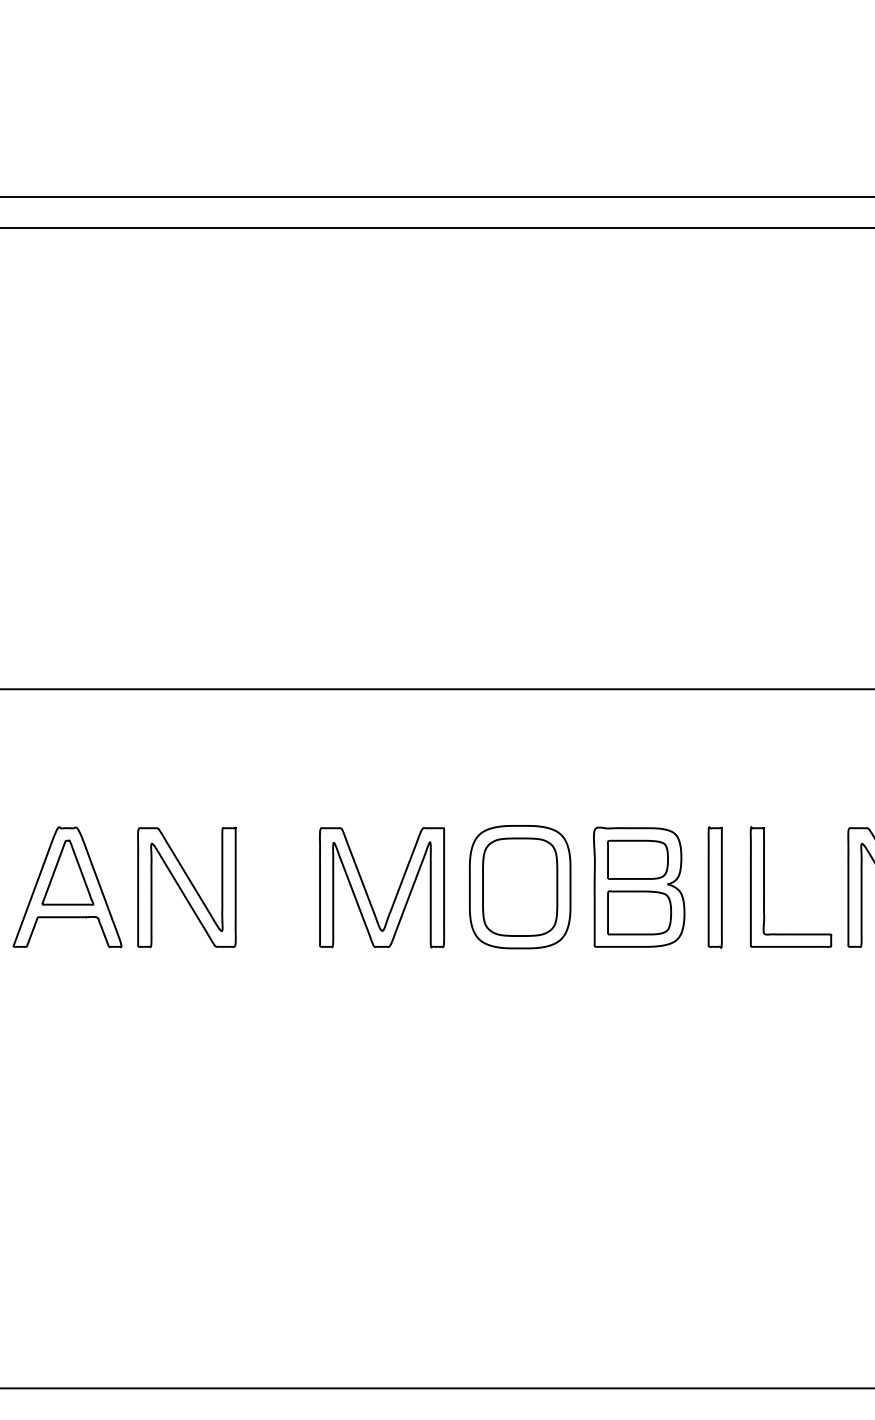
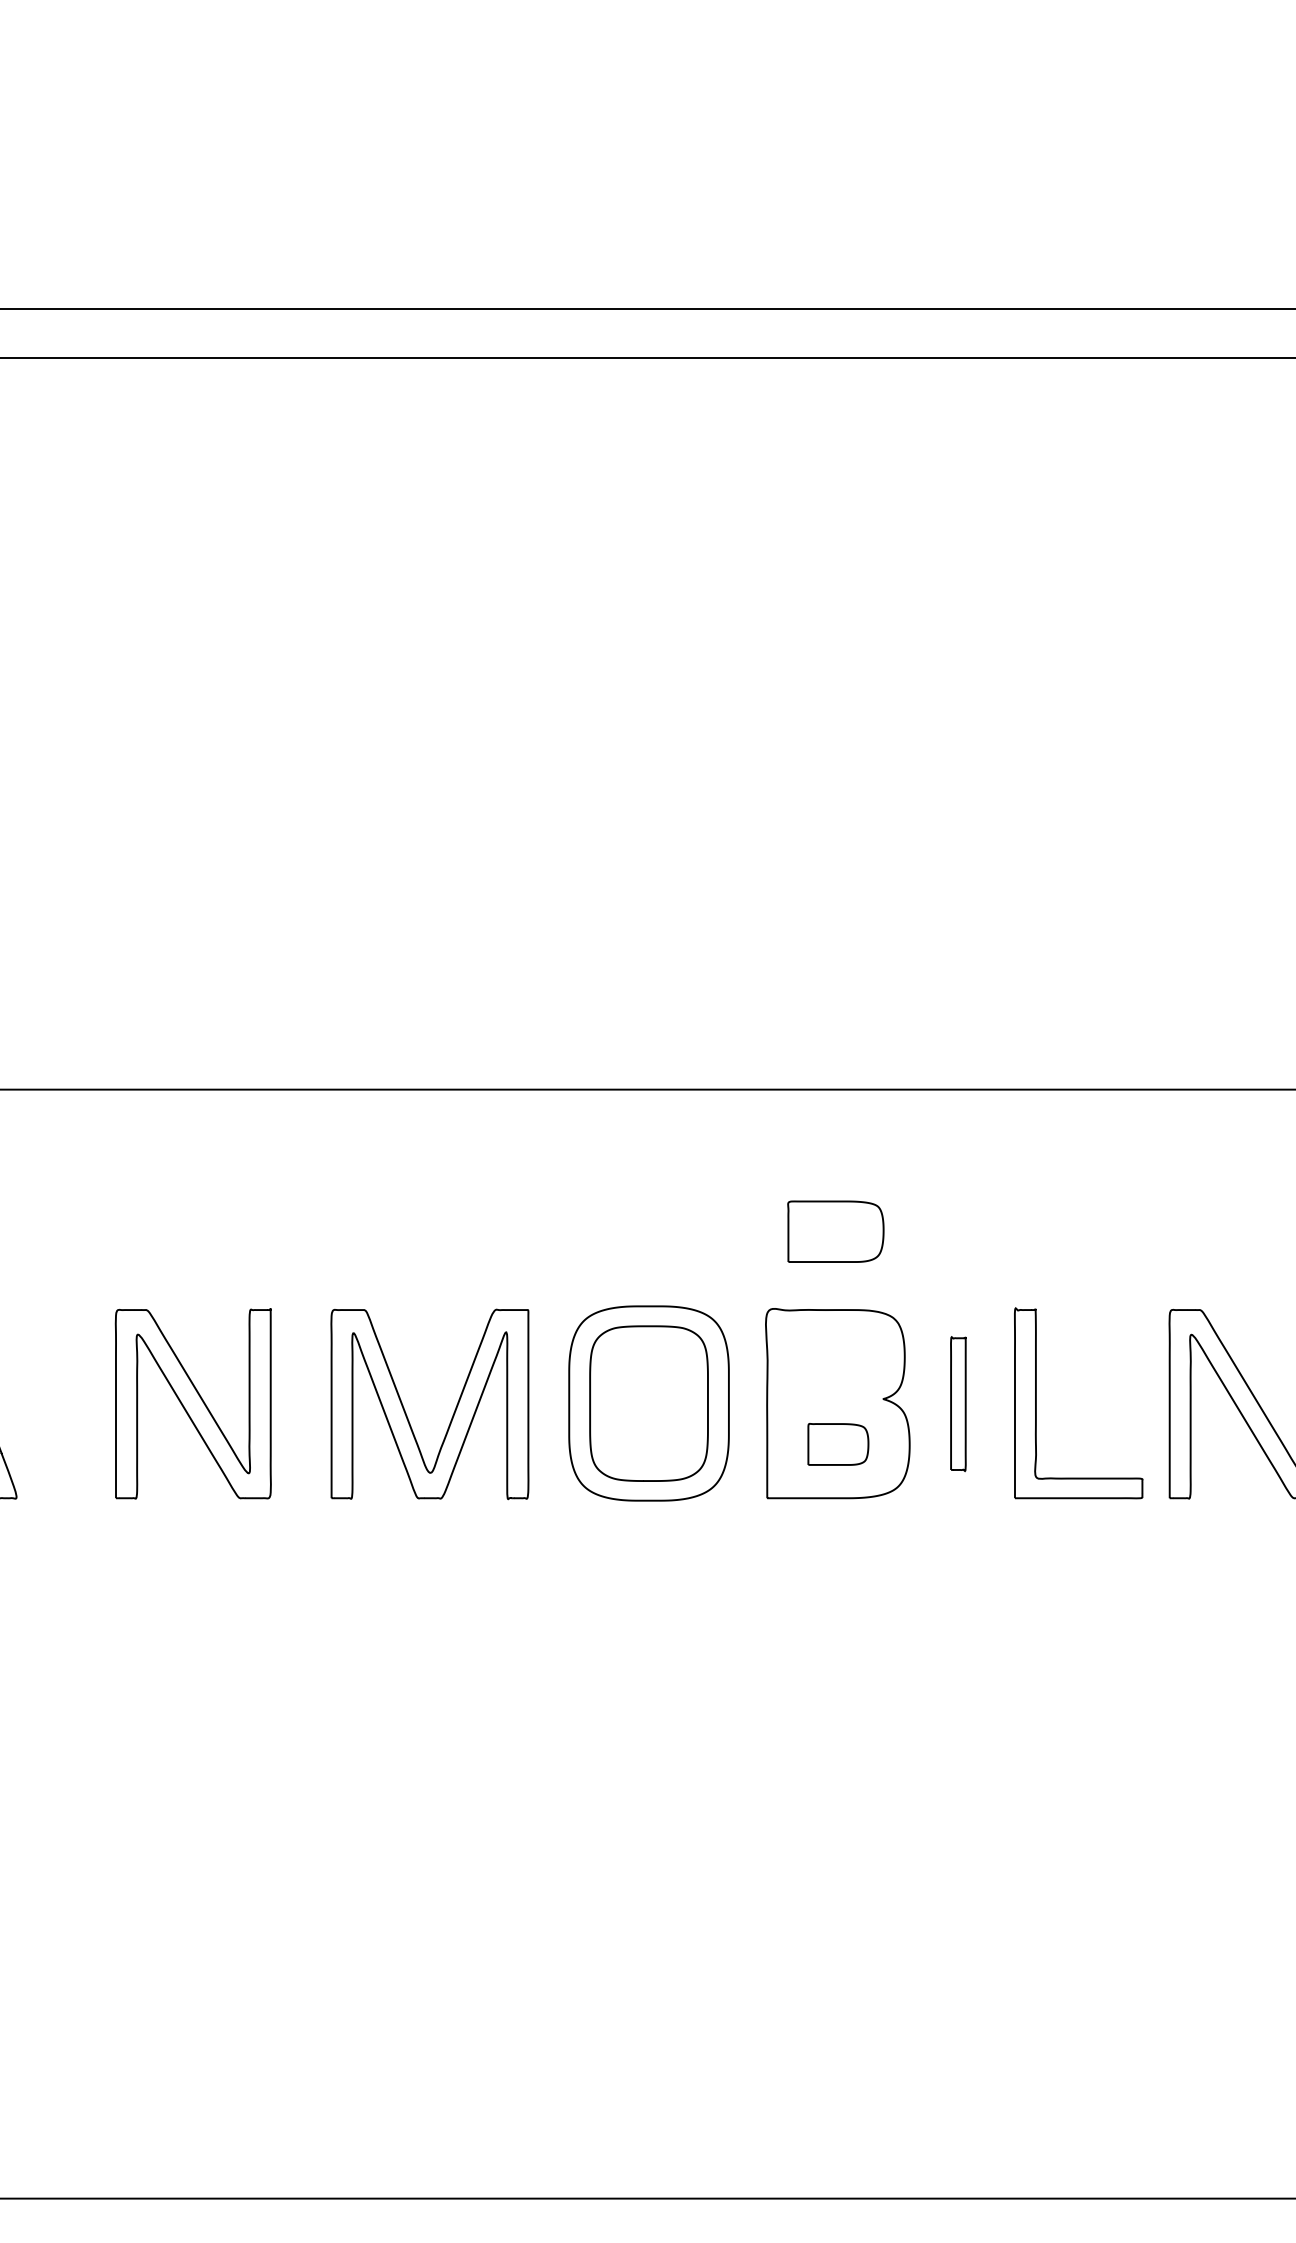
part: (637, 859) -> (835, 1231), moved
part: (186, 887) -> (192, 1404), moved
part: (714, 887) -> (957, 1404), size x0.7
part: (639, 912) -> (838, 1443), size x0.6

